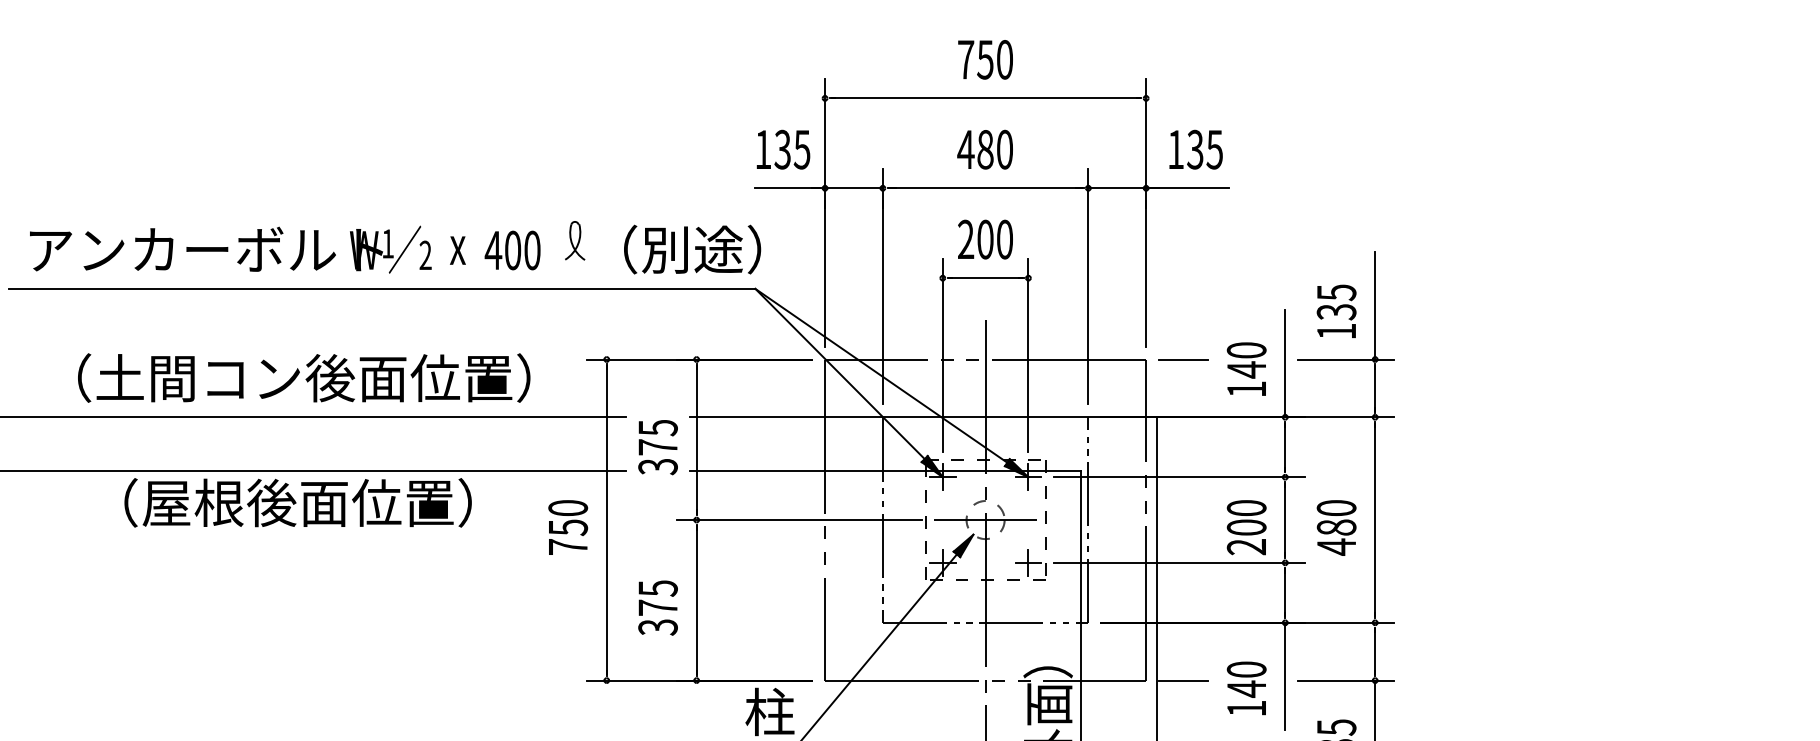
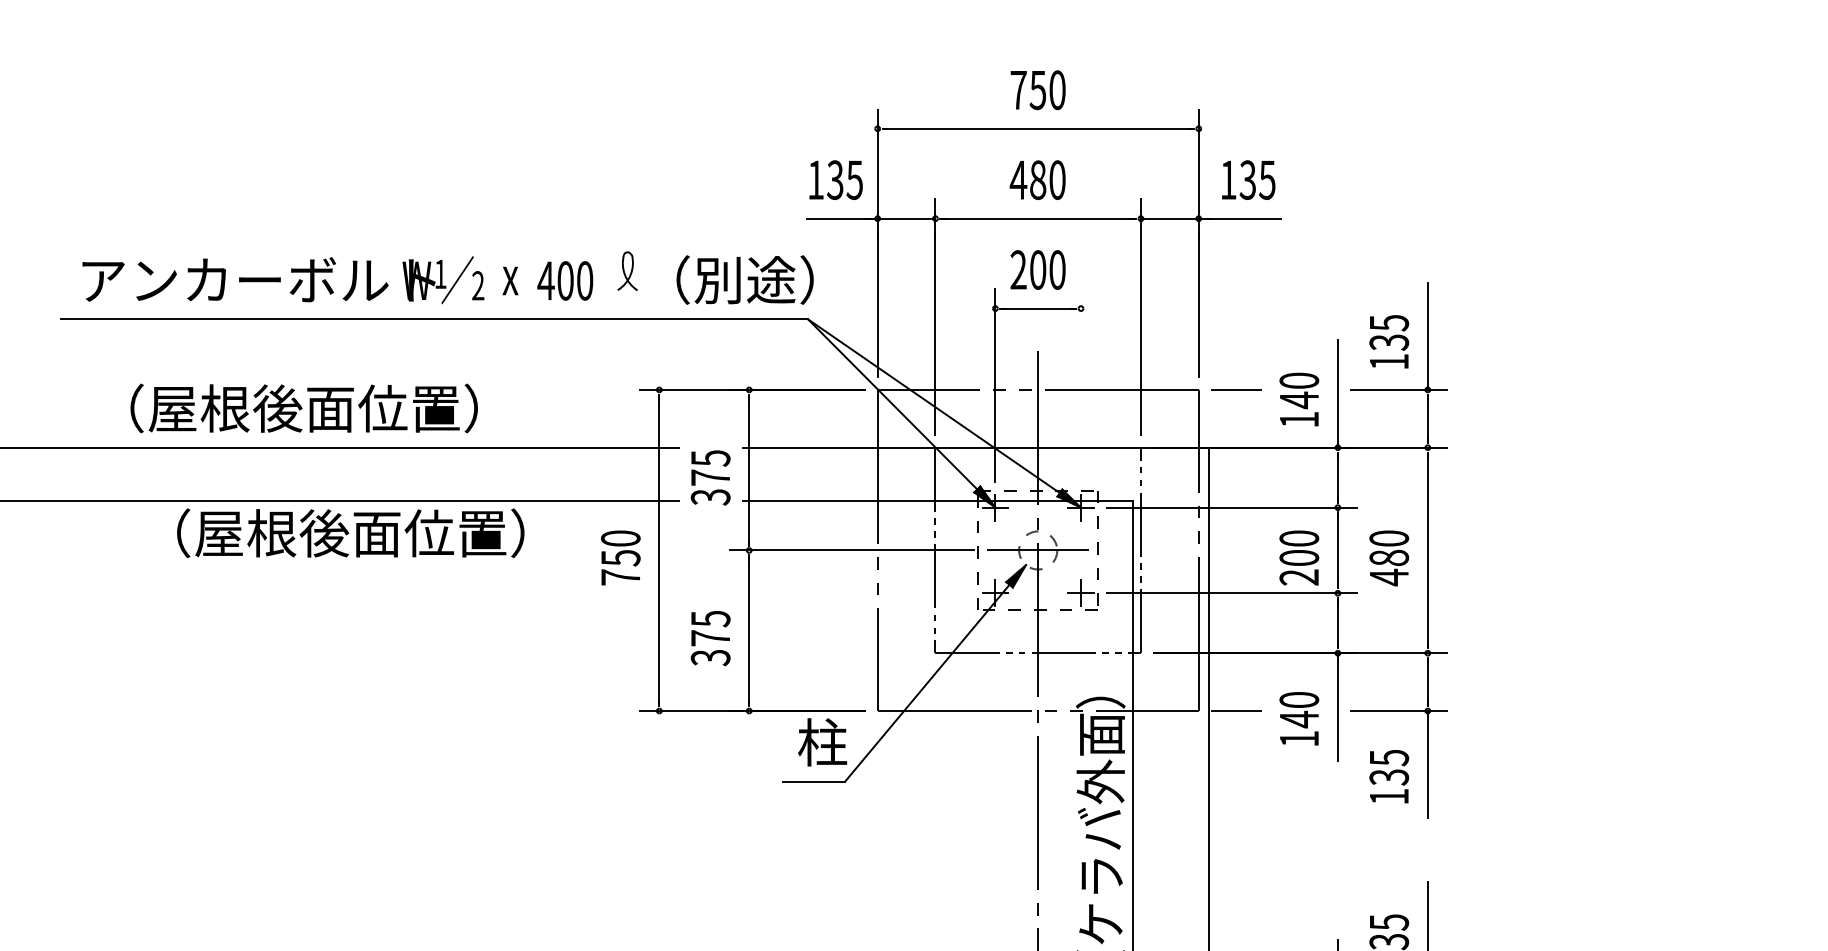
line: (1028, 355) -> (1081, 385), removed
text: (312, 378) -> (365, 408), （土間コン後面位置） -> （屋根後面位置）

